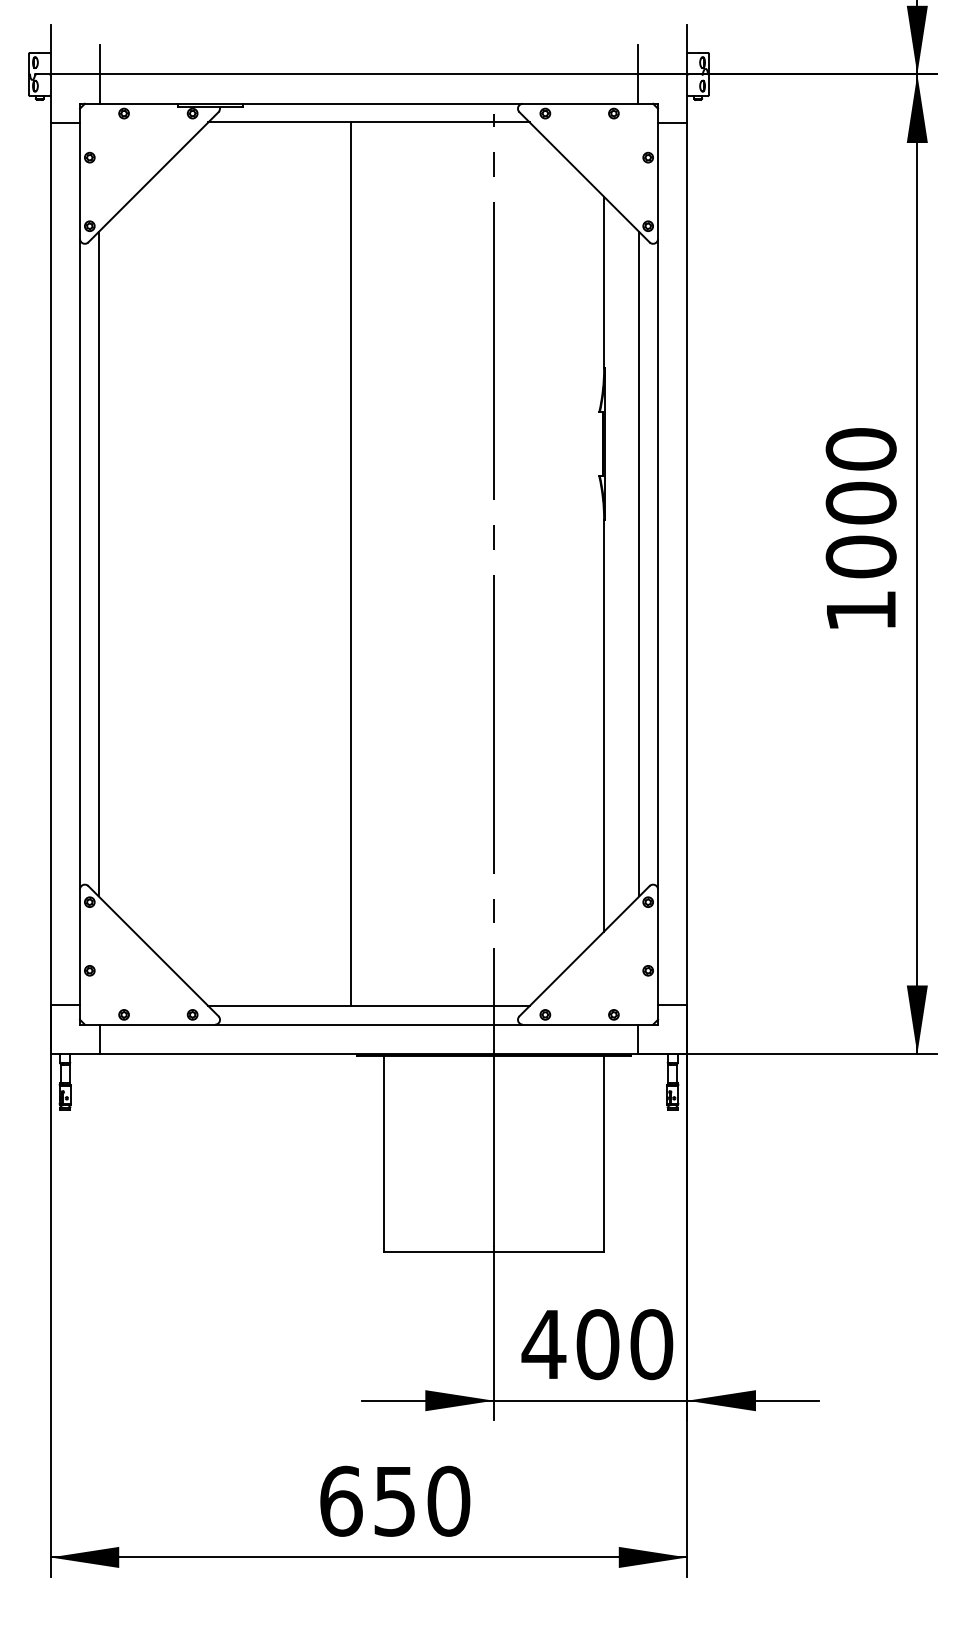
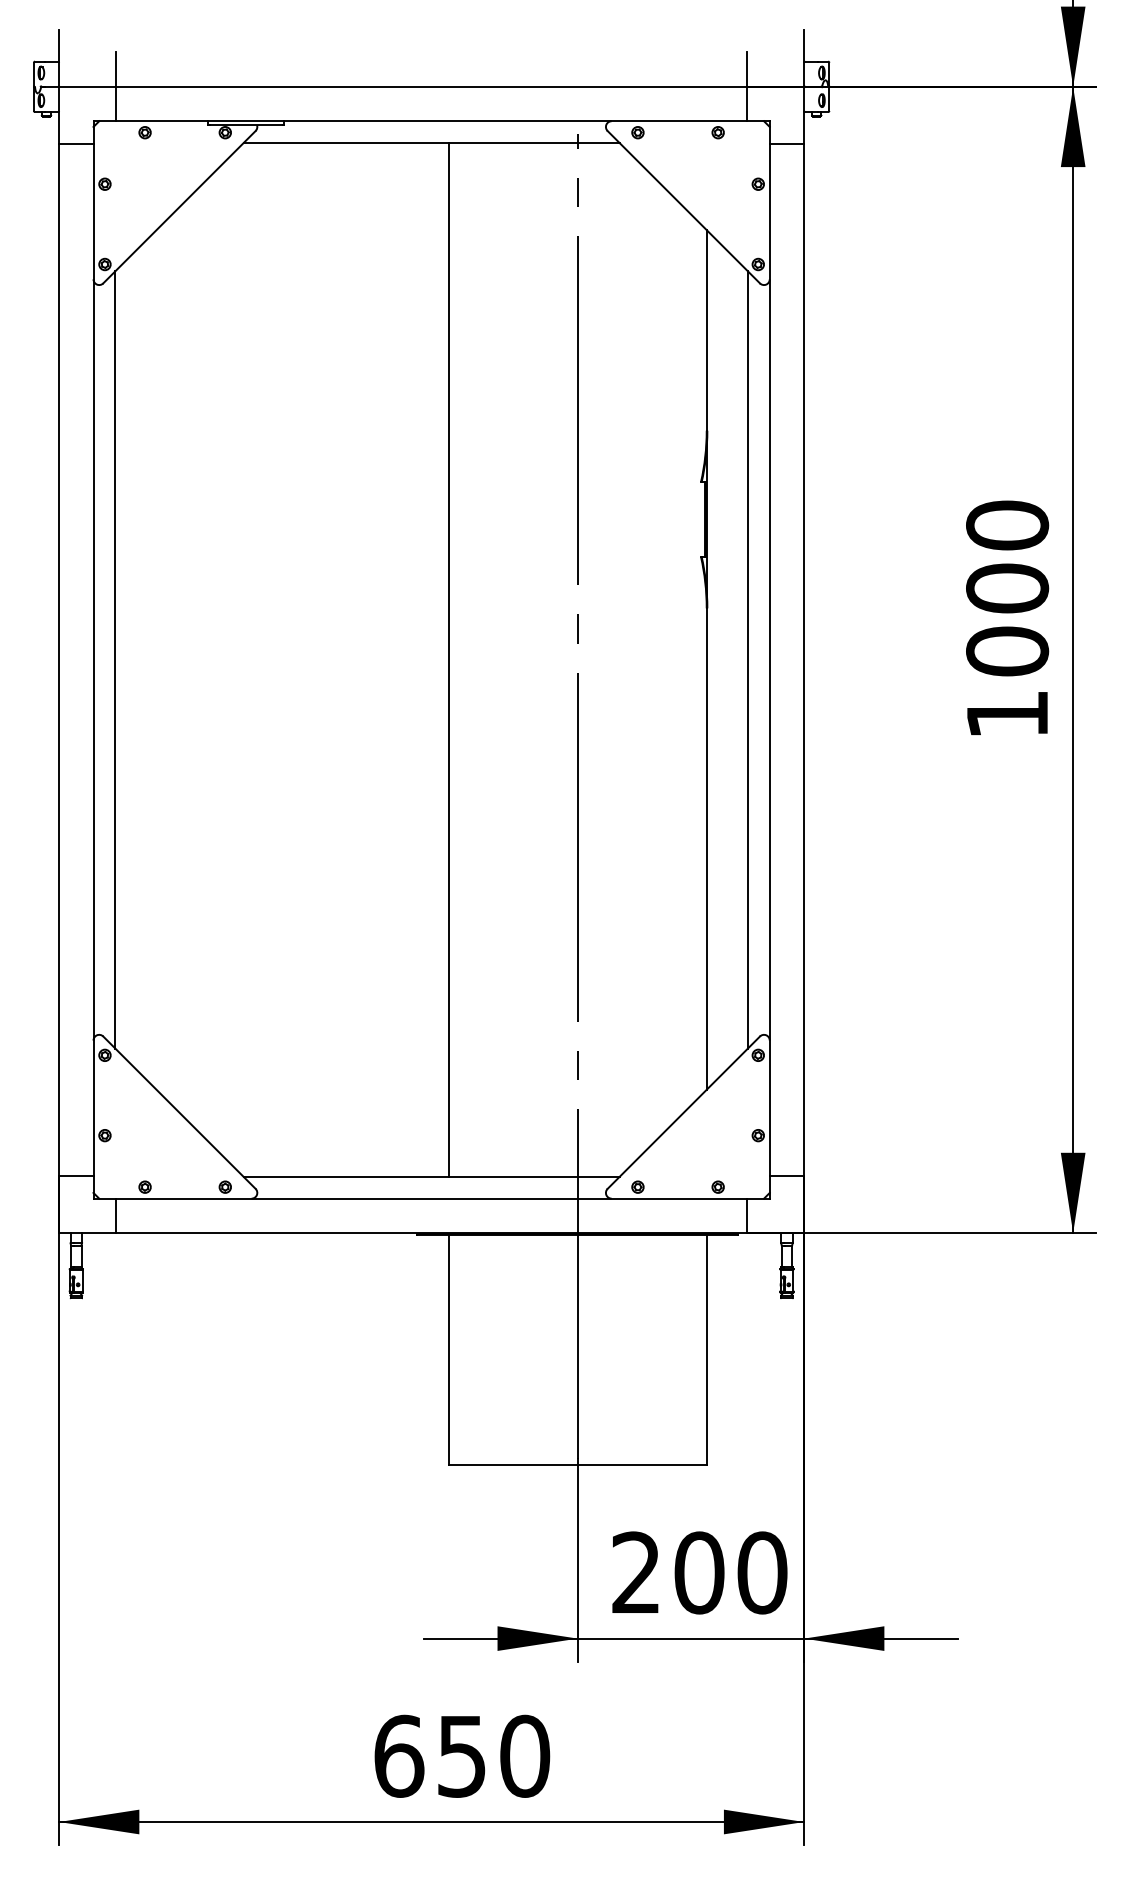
line: (350, 563) -> (448, 659), moved
text: (544, 1343) -> (636, 1571), 400 -> 200

